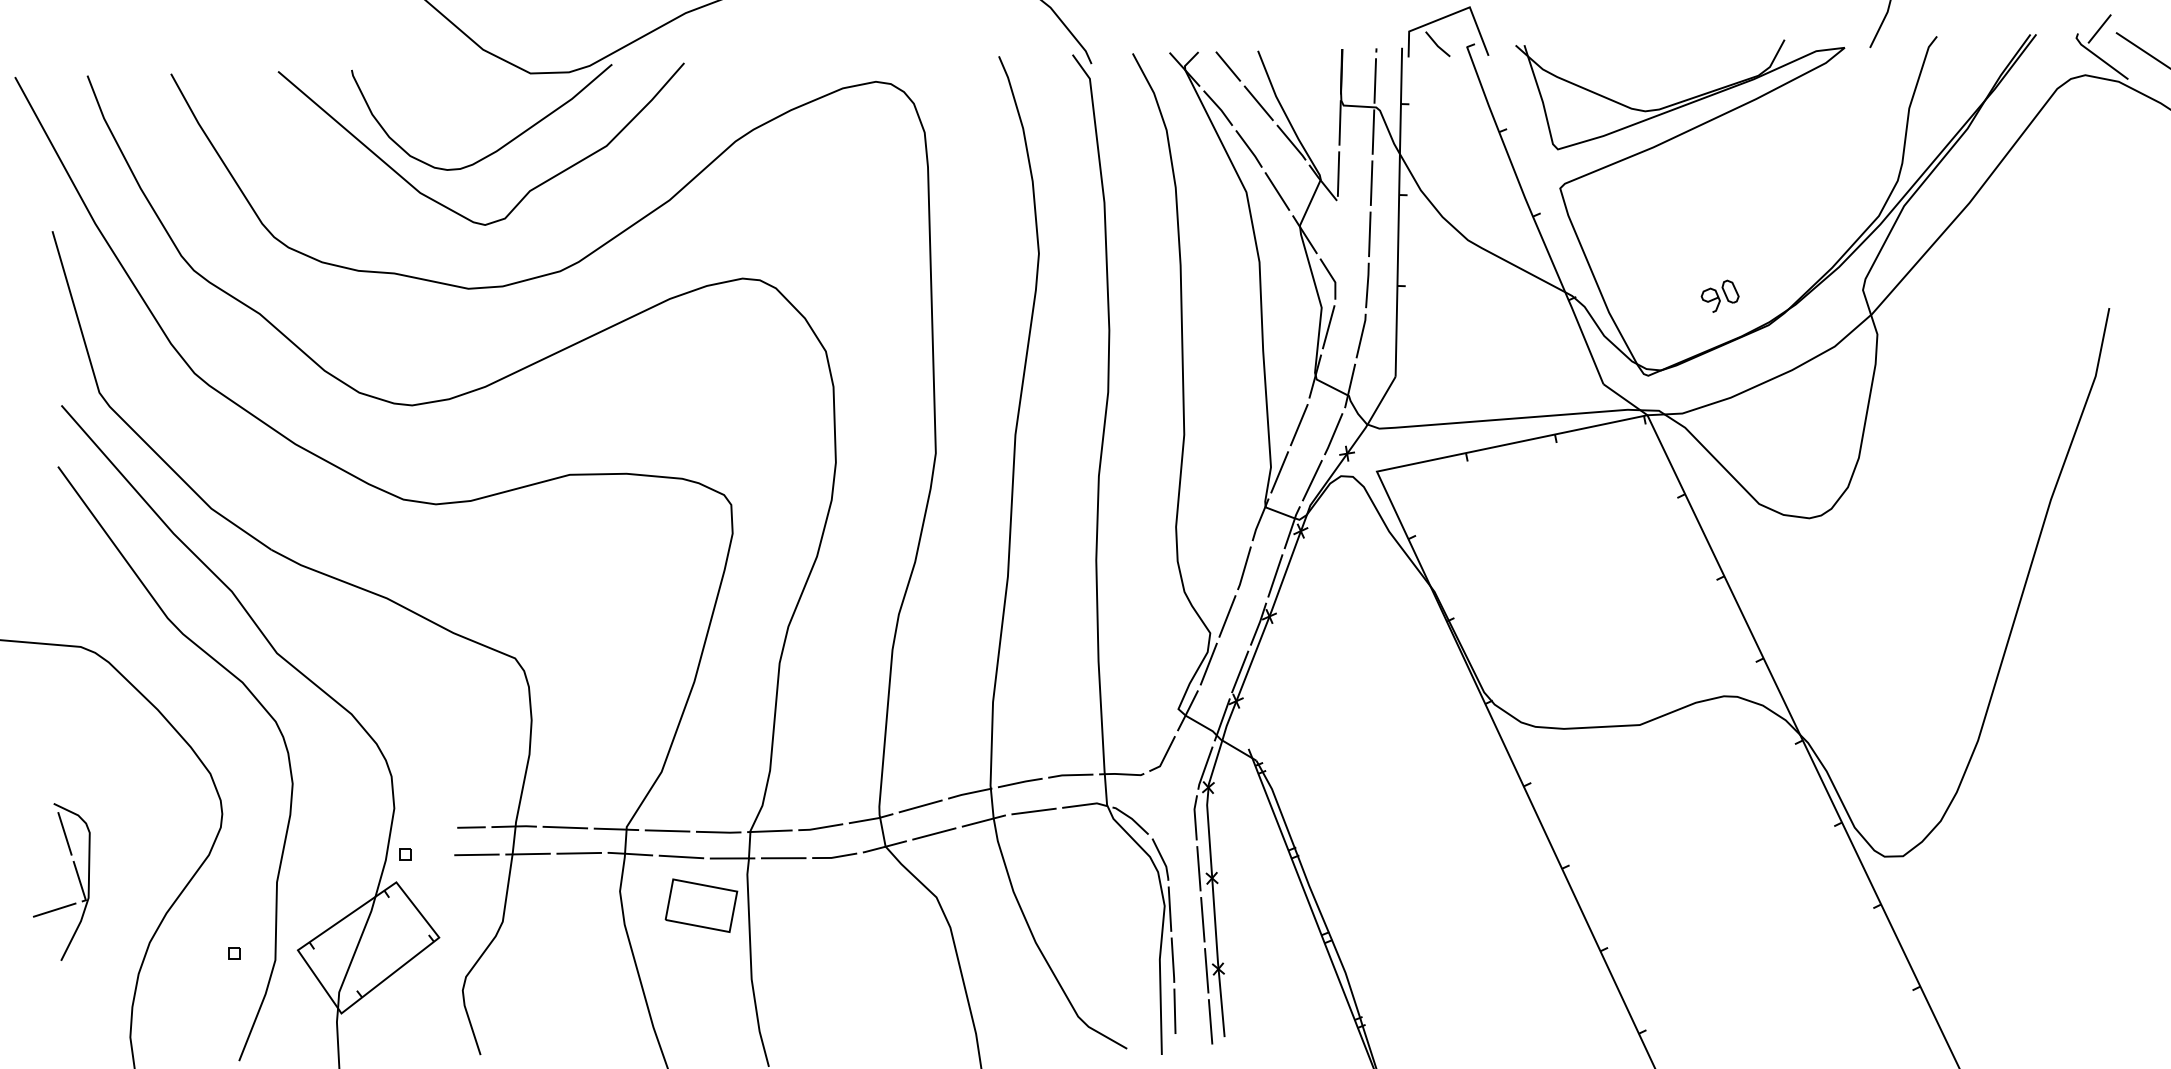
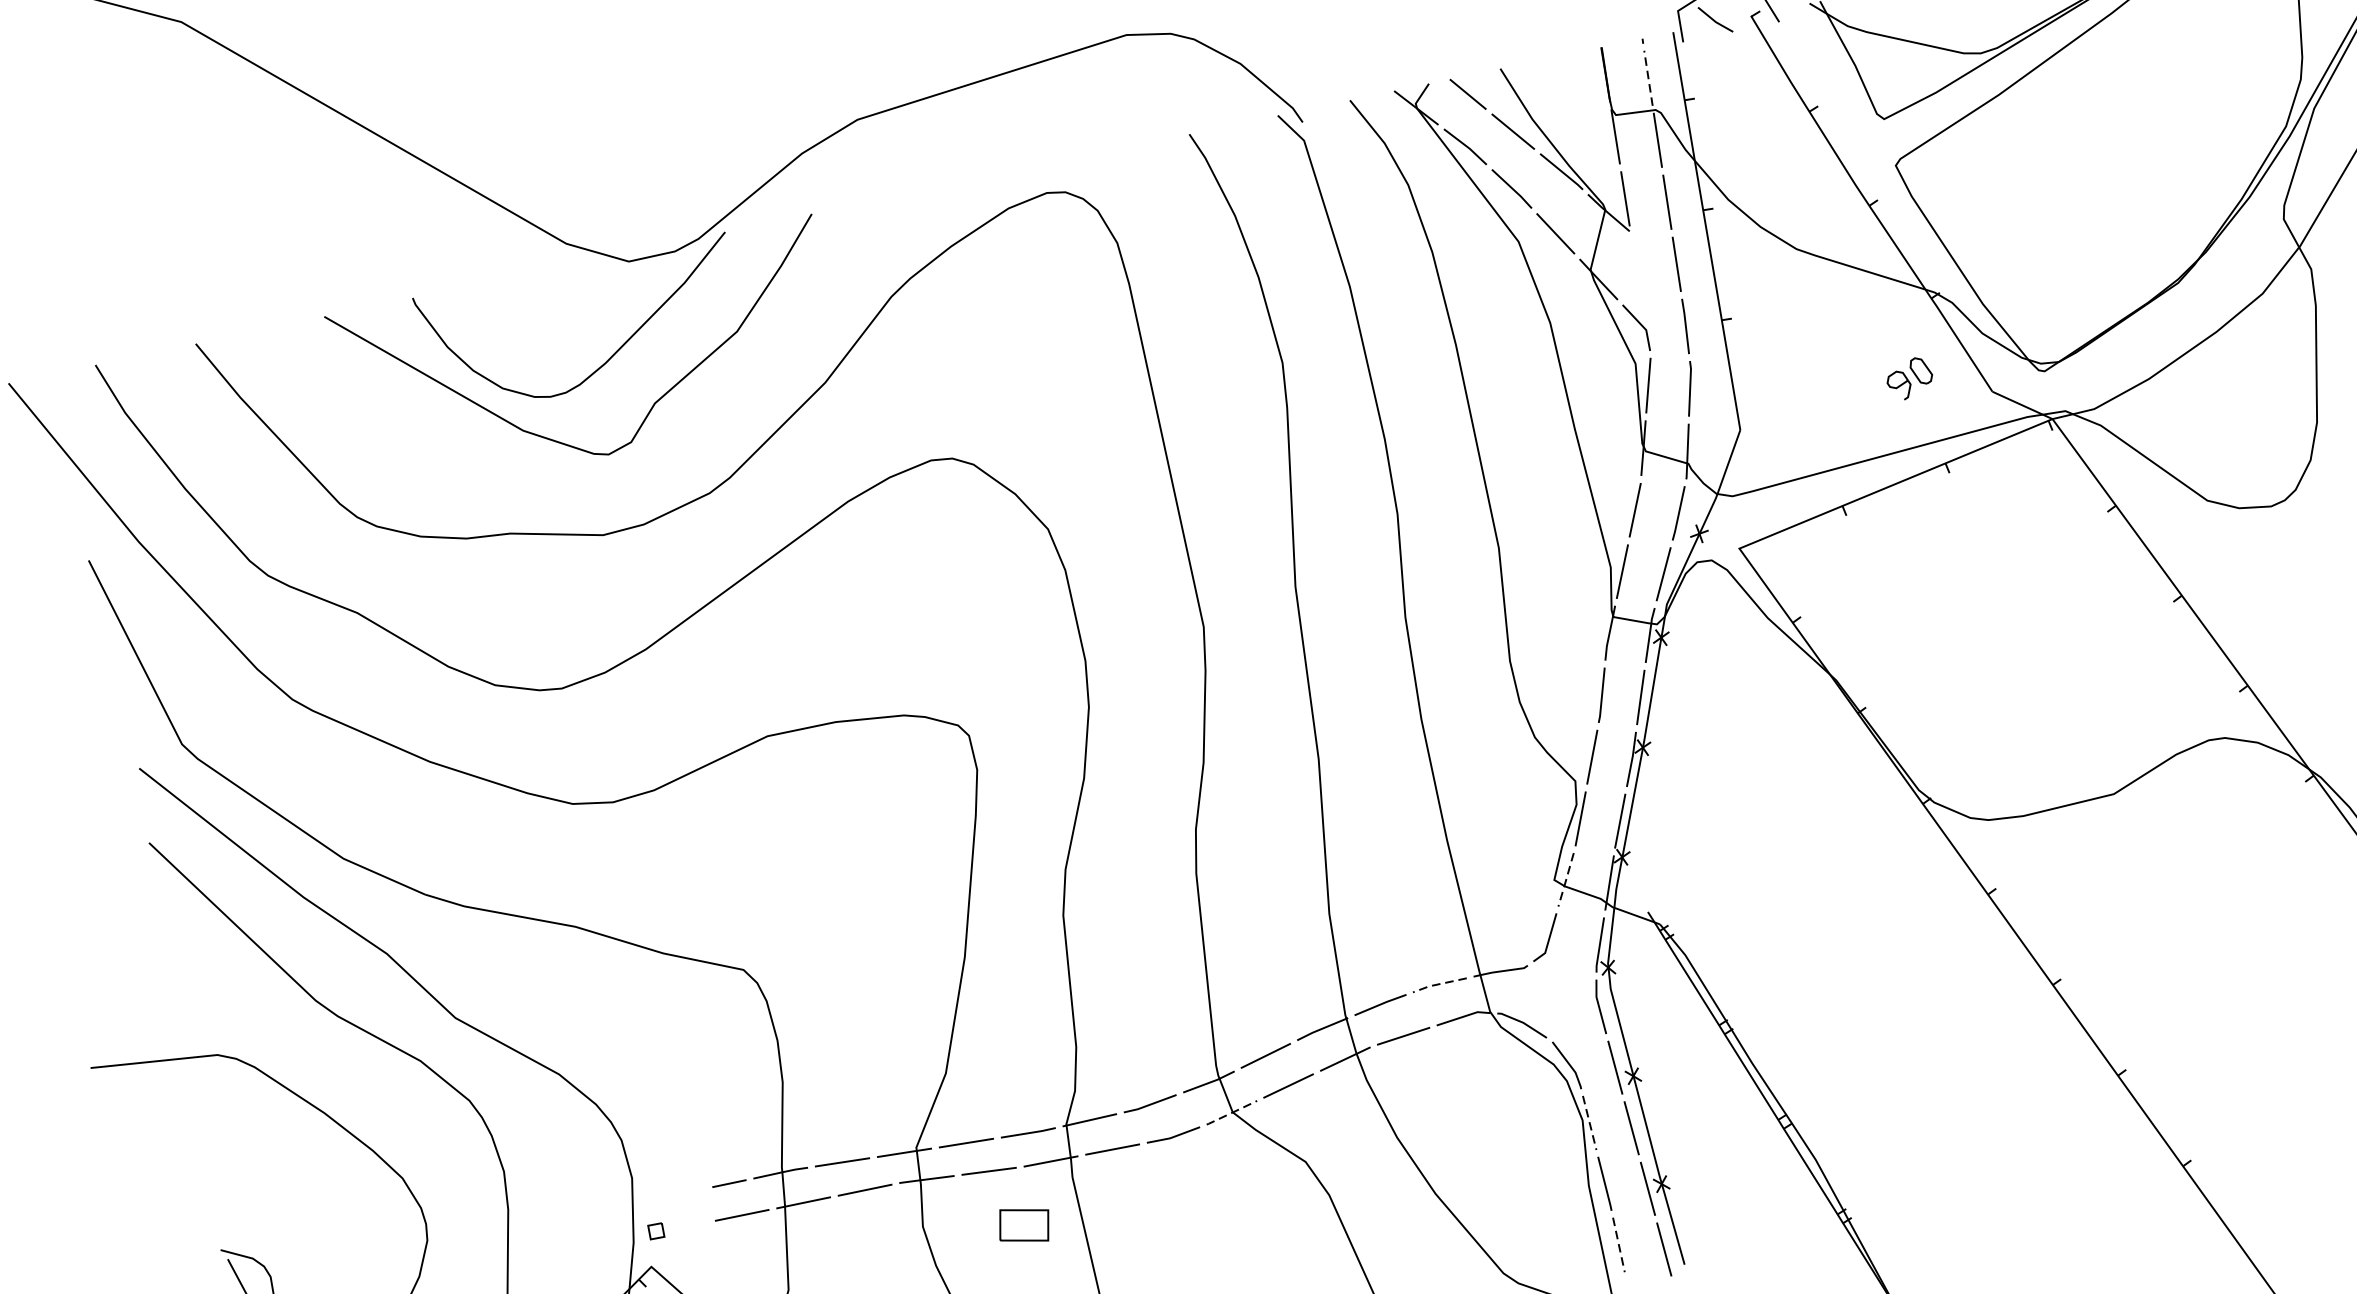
line: (1375, 80) -> (1648, 77), solid -> dashed
part: (1719, 295) -> (1908, 377), moved
line: (1187, 711) -> (1565, 880), solid -> dashed
line: (1069, 775) -> (1438, 984), solid -> dashed
line: (884, 846) -> (1231, 1112), solid -> dashed
part: (701, 905) -> (1024, 1225), size x0.6
line: (1170, 909) -> (1590, 1123), solid -> dashed
line: (1174, 1011) -> (1618, 1245), solid -> dashed

